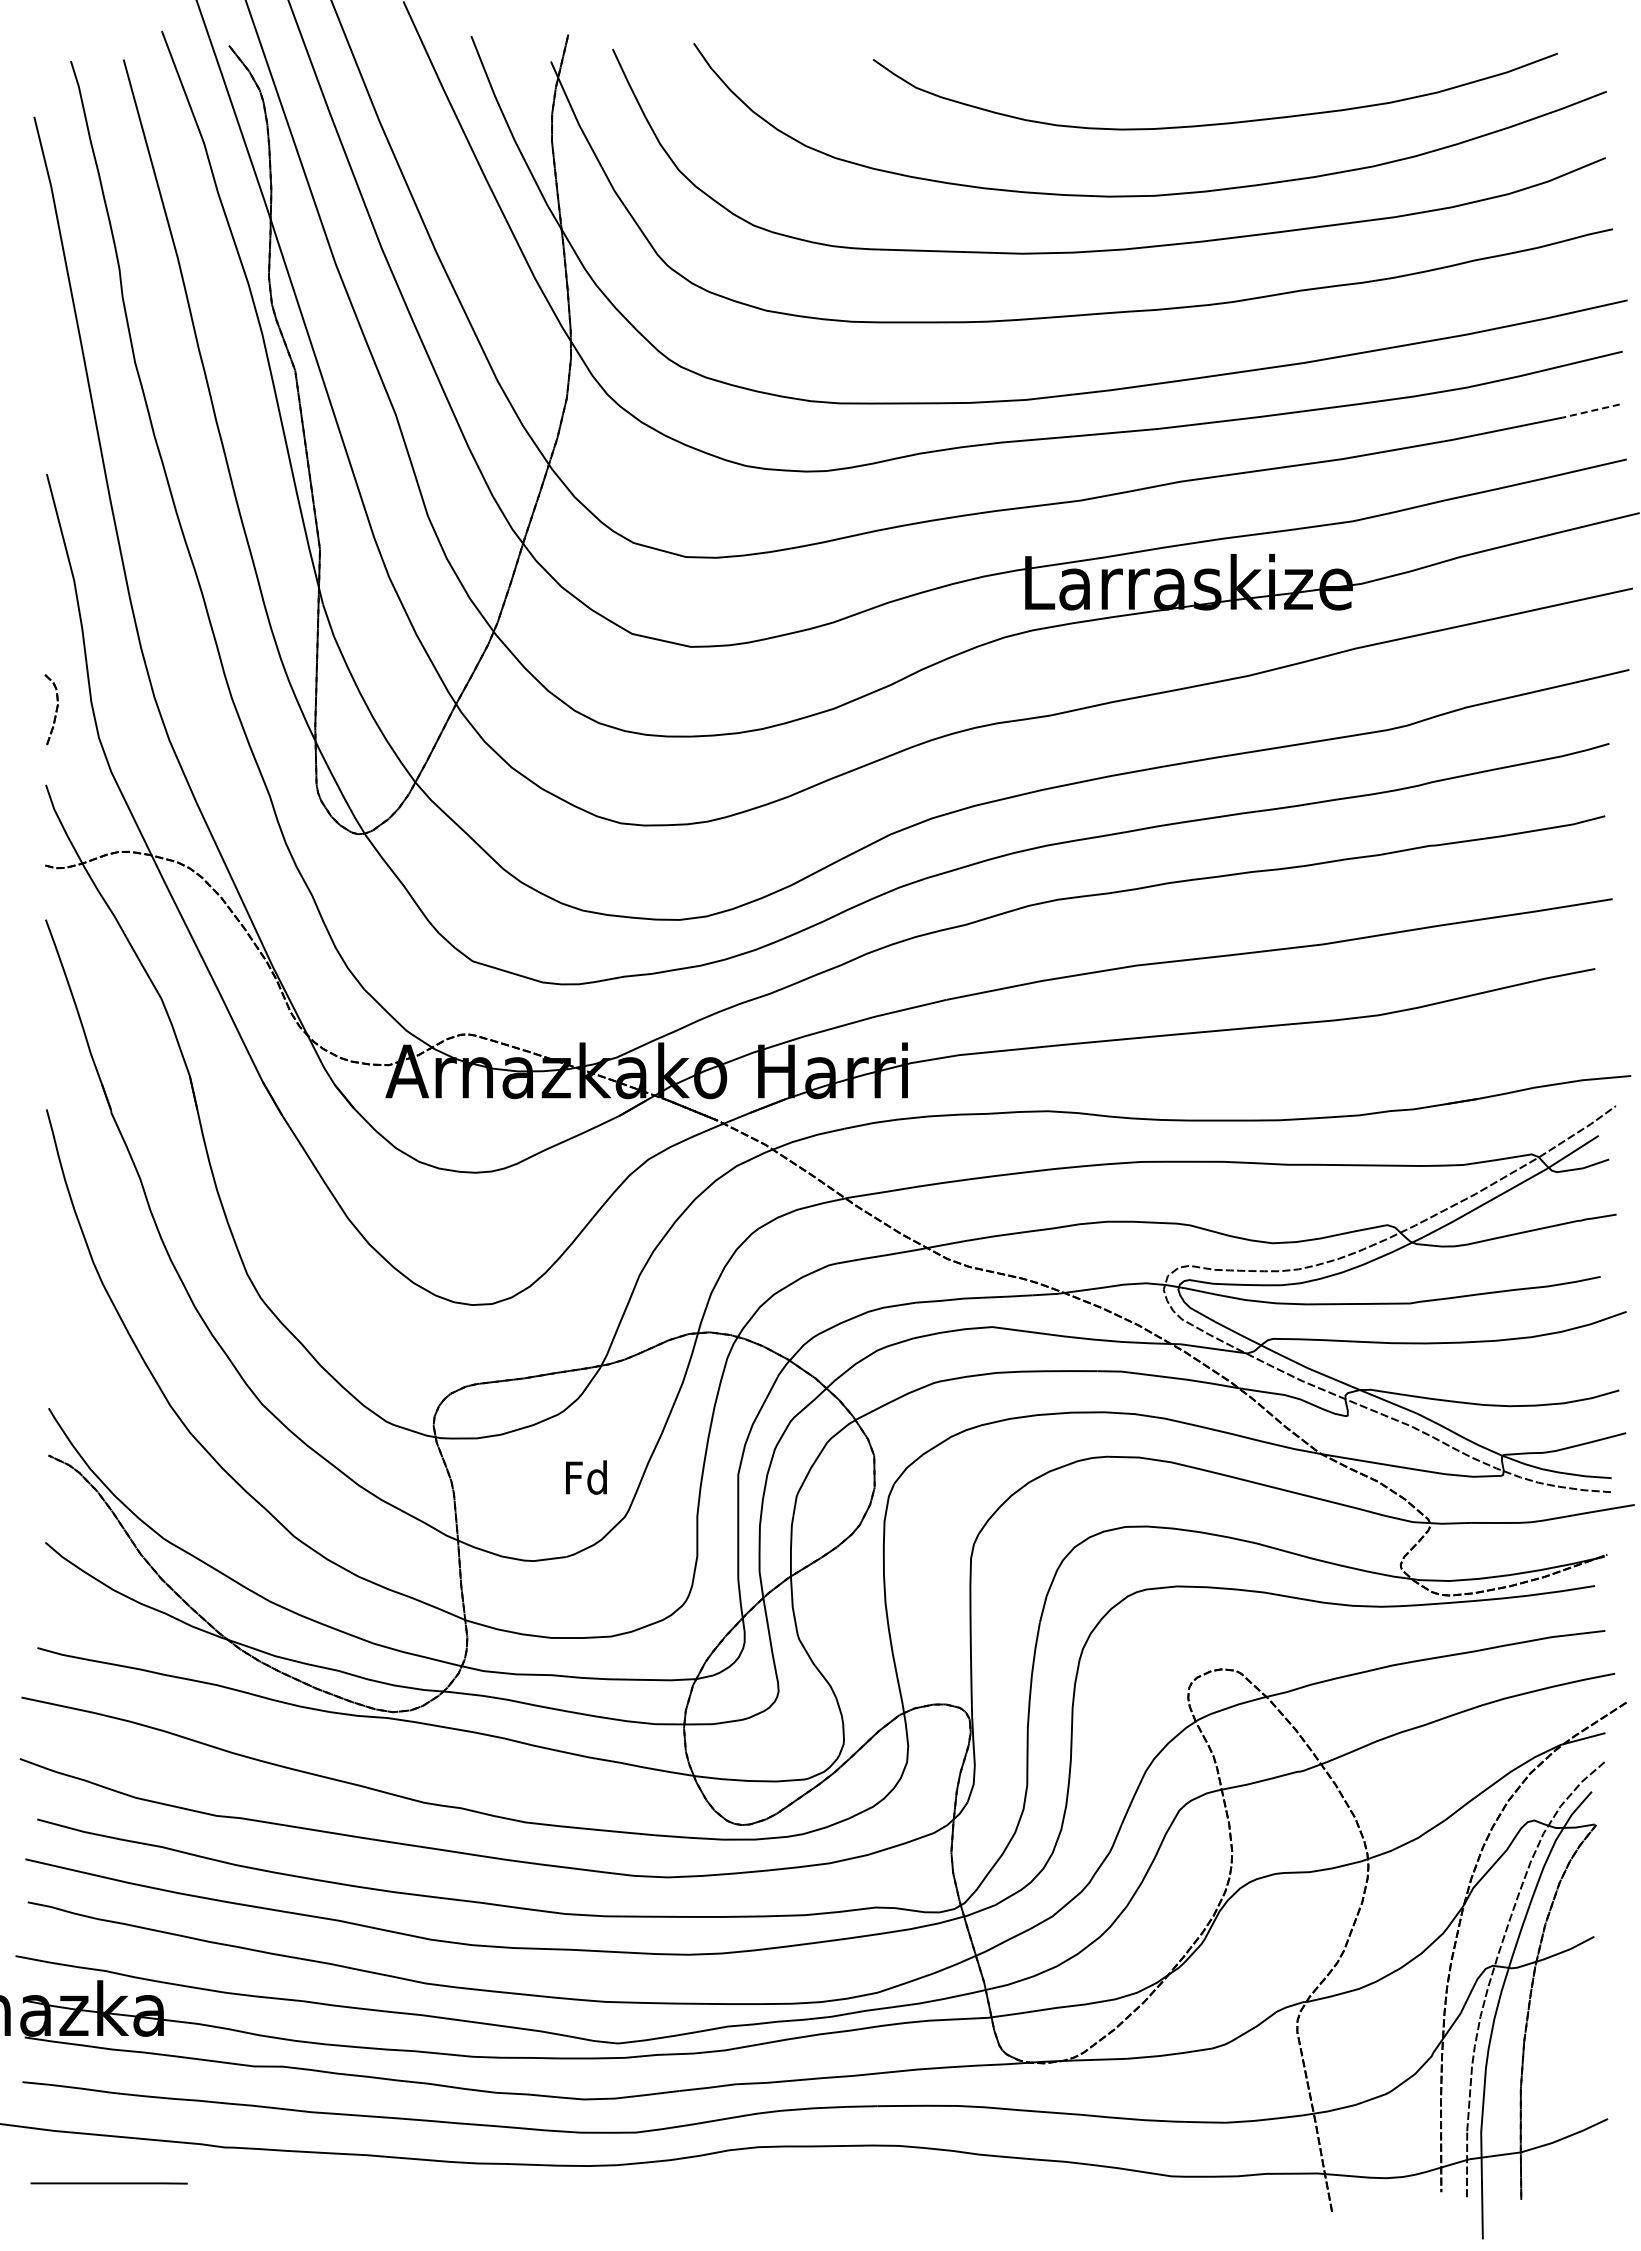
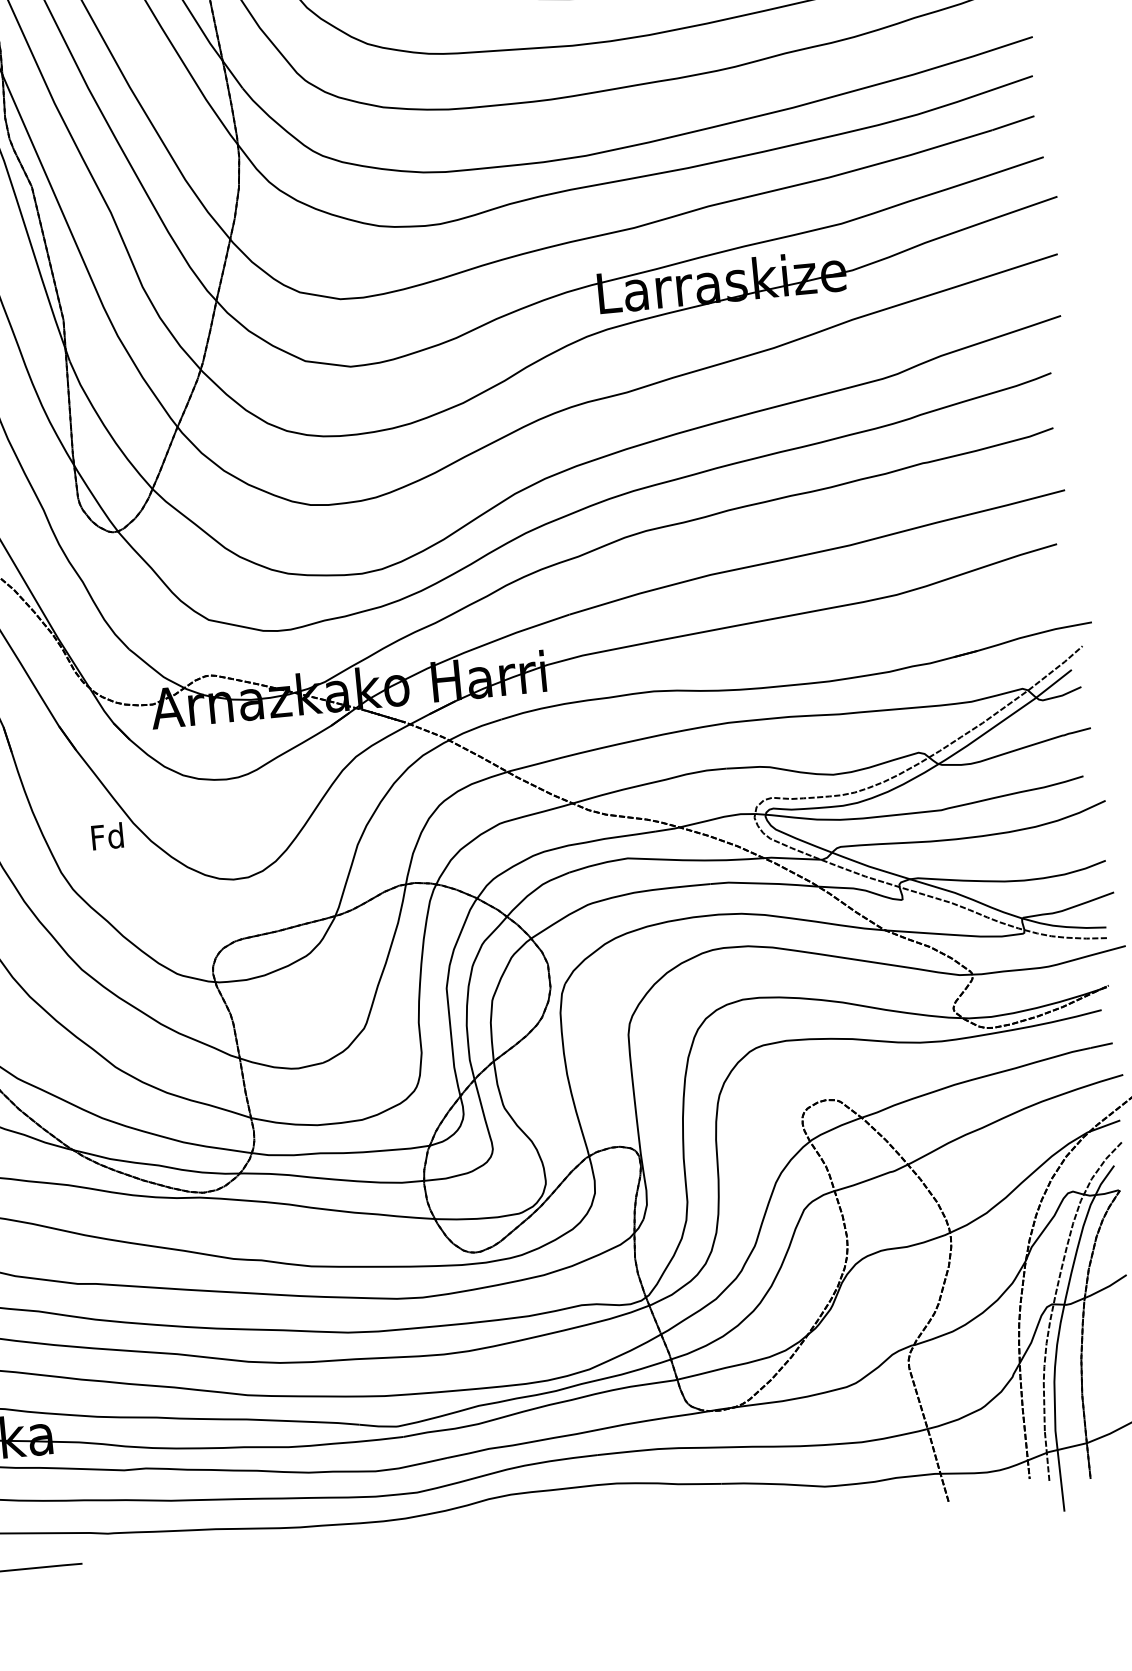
line: (1590, 411) -> (1012, 123), dashed -> solid
text: (586, 1477) -> (107, 836), moved

